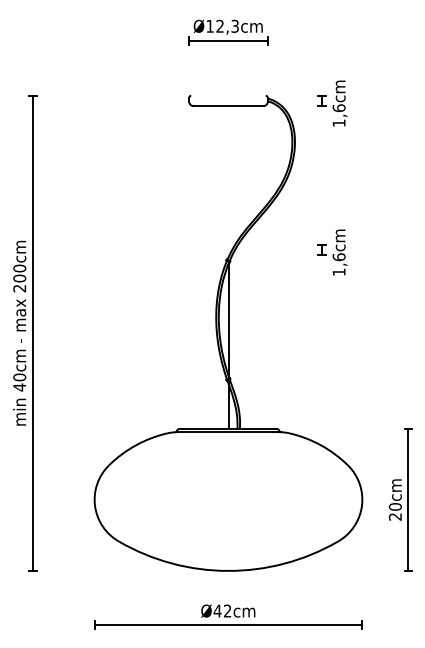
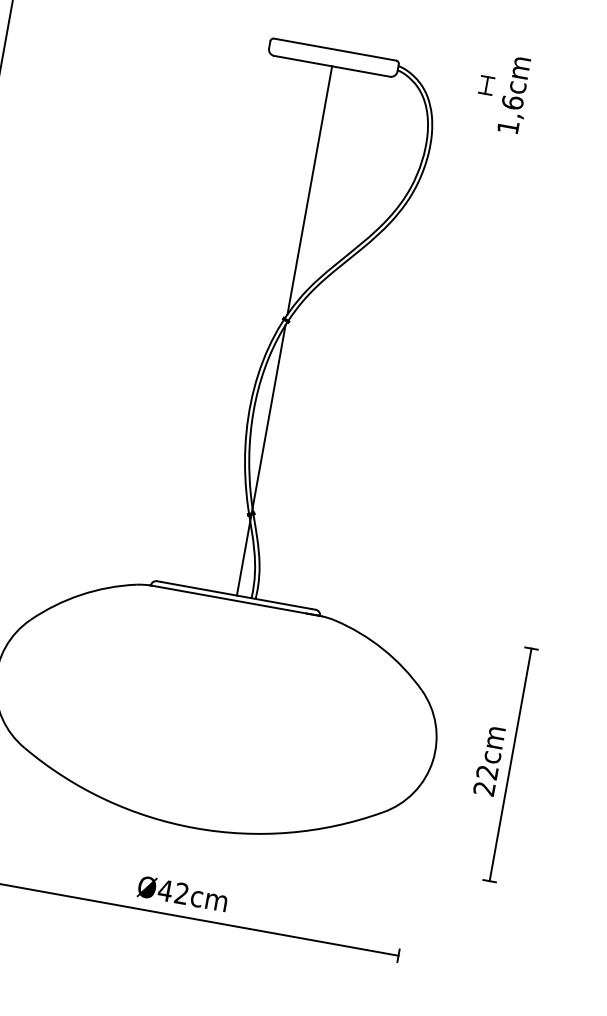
line: (228, 95) -> (335, 49), added
line: (228, 181) -> (309, 190), added
part: (332, 252) -> (459, 337), removed
text: (395, 506) -> (487, 771), 20cm -> 22cm

